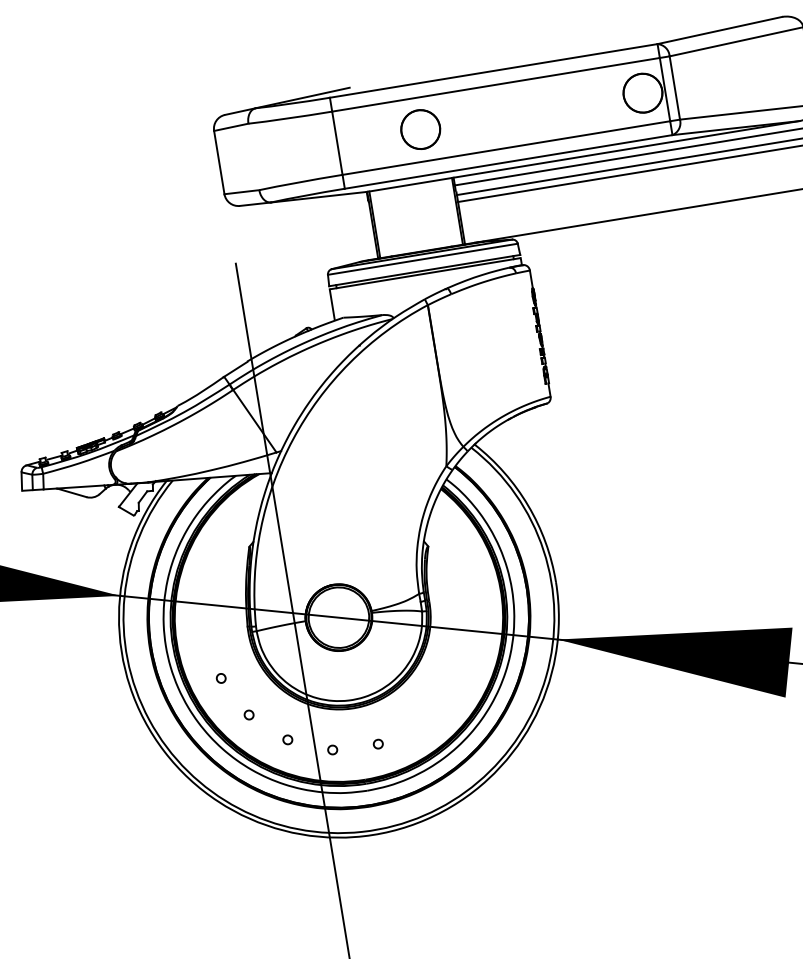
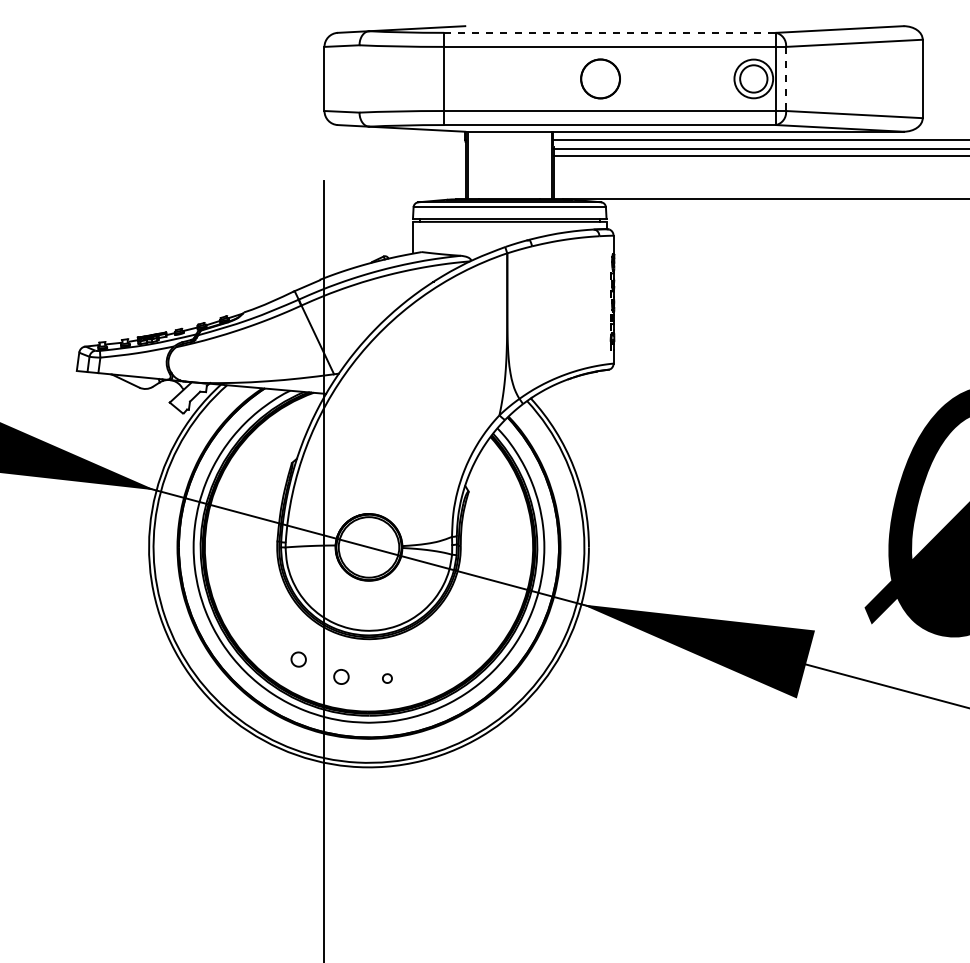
line: (494, 70) -> (610, 32), solid -> dashed
line: (675, 88) -> (786, 79), solid -> dashed
circle: (642, 92) -> (753, 78), size x0.7
circle: (420, 129) -> (600, 78), moved
part: (220, 677) -> (242, 587), removed
part: (248, 714) -> (264, 628), removed
part: (287, 739) -> (298, 659), size x1.6
part: (332, 749) -> (341, 676), size x1.6

